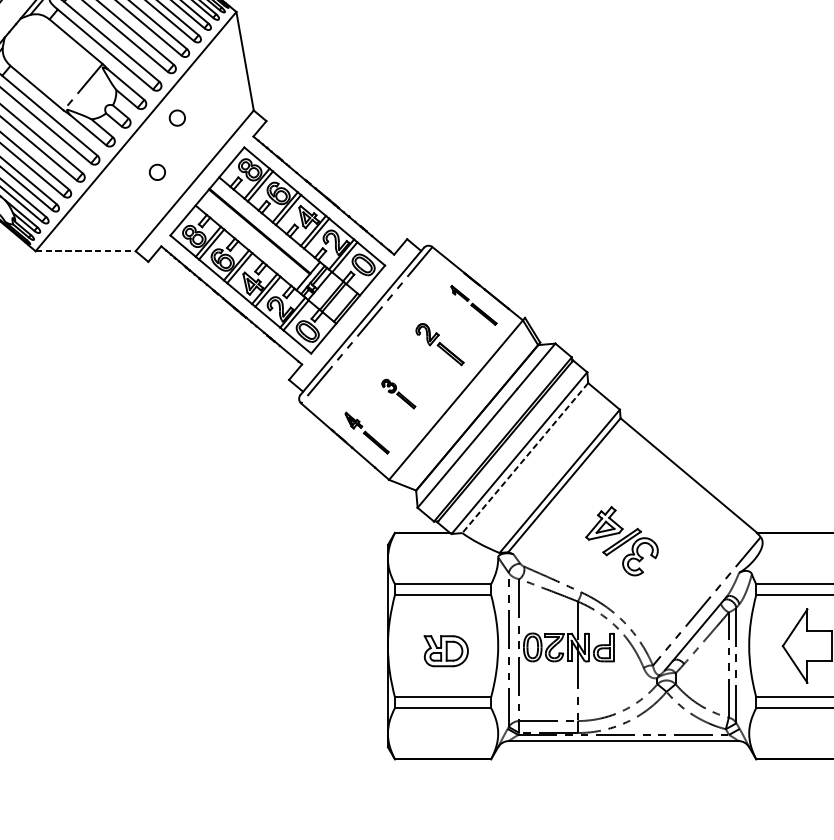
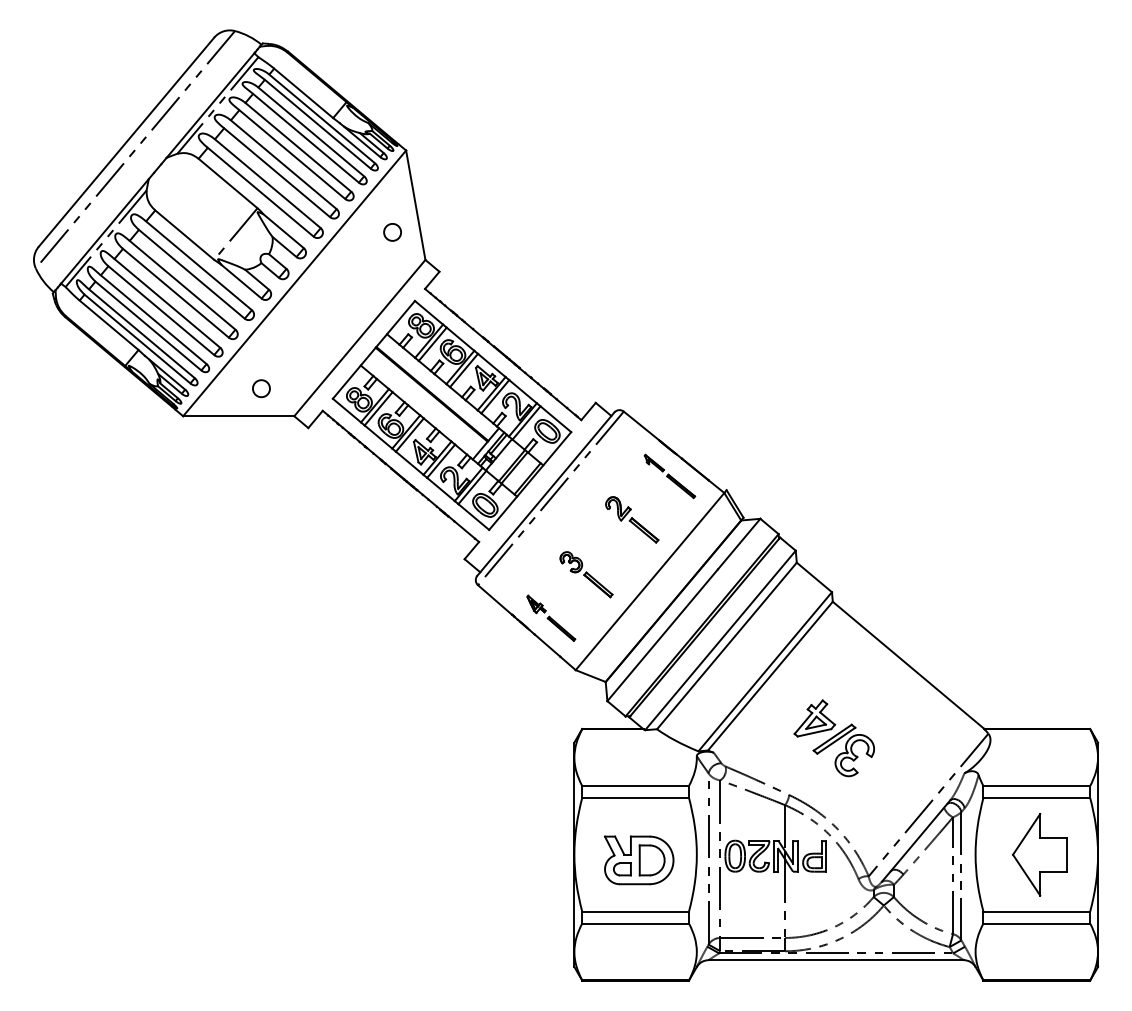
part: (177, 118) -> (392, 232), moved
part: (157, 172) -> (261, 388), moved
line: (85, 251) -> (238, 416), dashed -> solid
part: (398, 393) -> (586, 574), size x1.43
line: (524, 457) -> (726, 645), dashed -> solid
part: (446, 651) -> (639, 860), size x1.43

